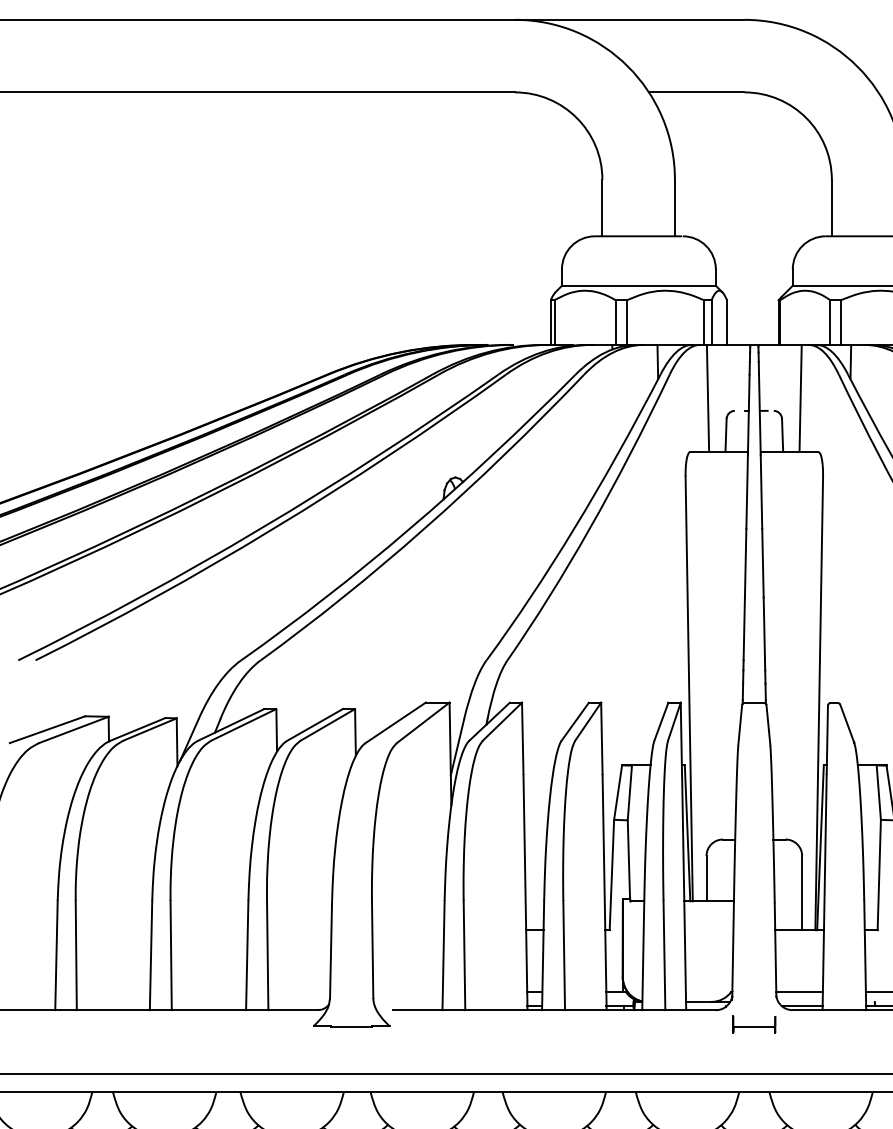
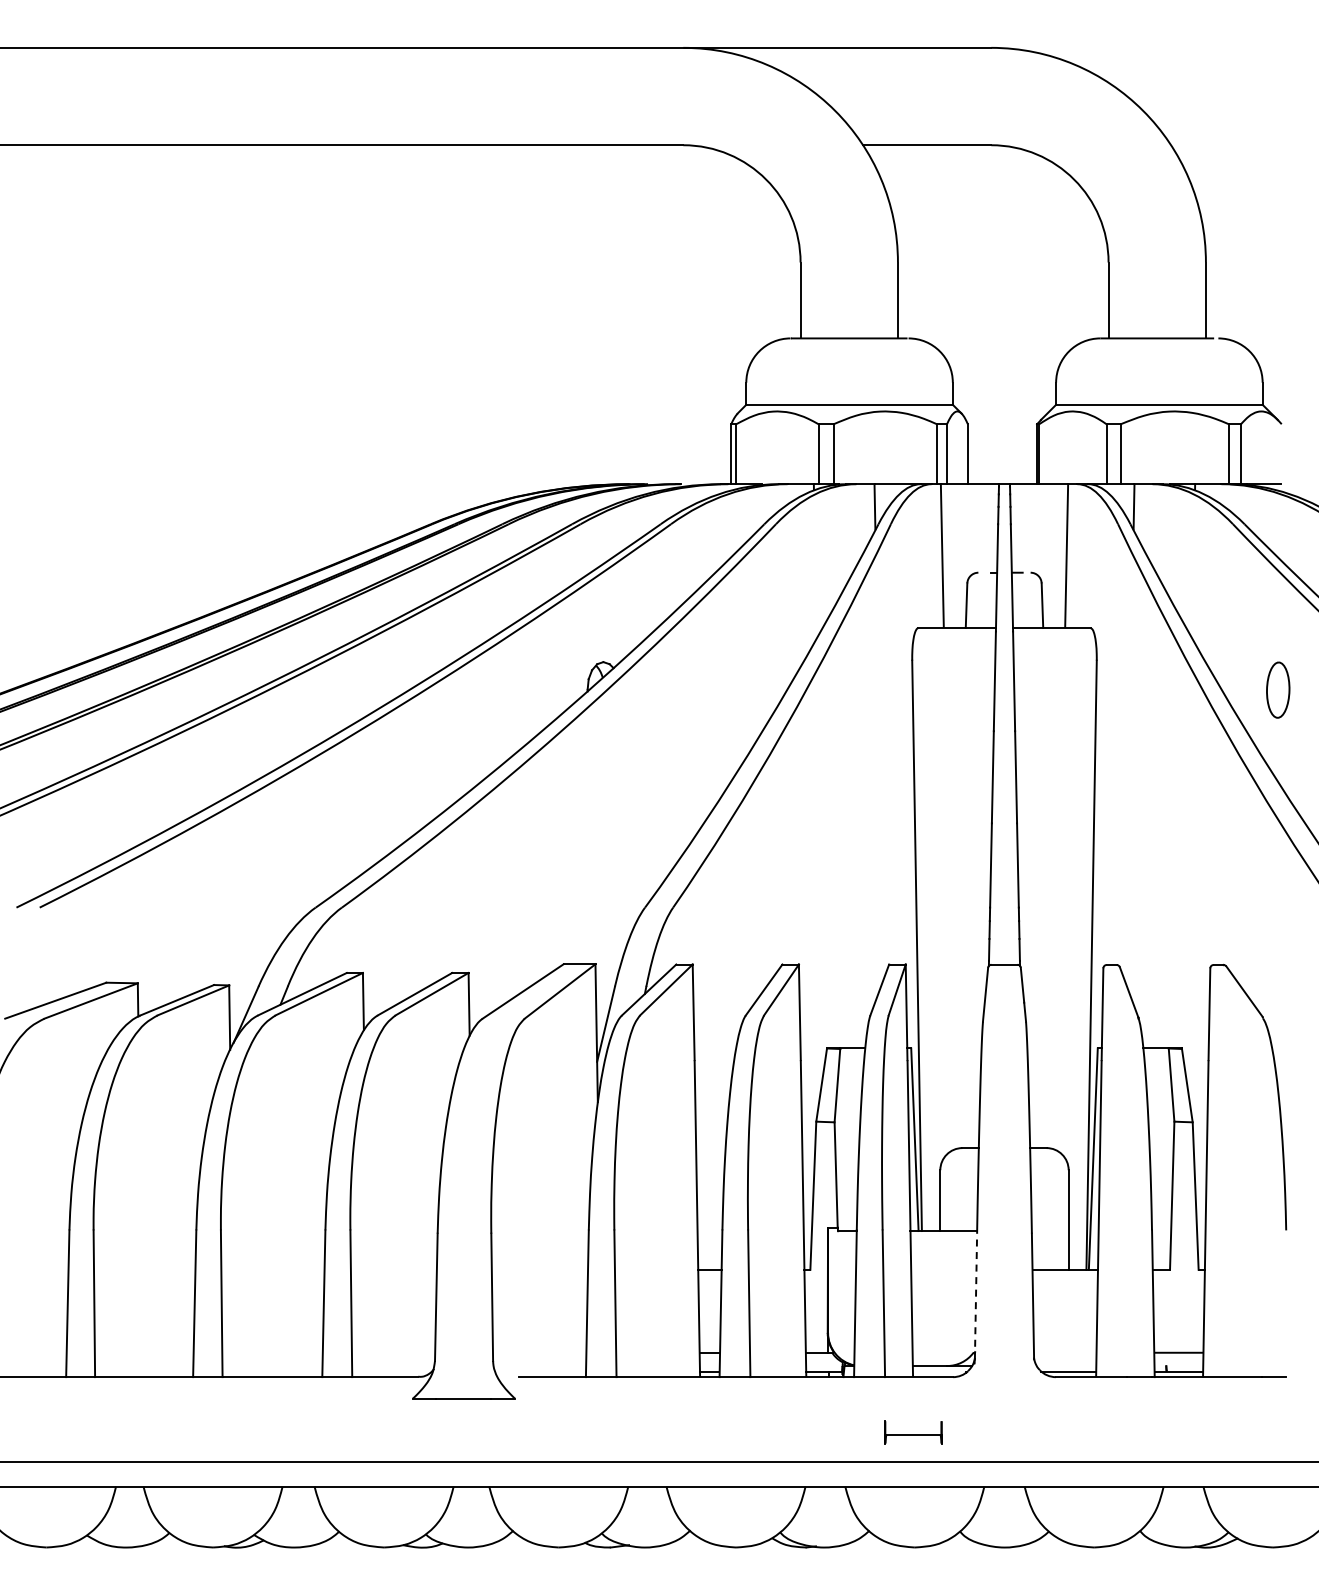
line: (733, 950) -> (976, 1296), solid -> dashed
line: (799, 991) -> (1064, 1352), removed
part: (754, 1024) -> (913, 1432), moved

